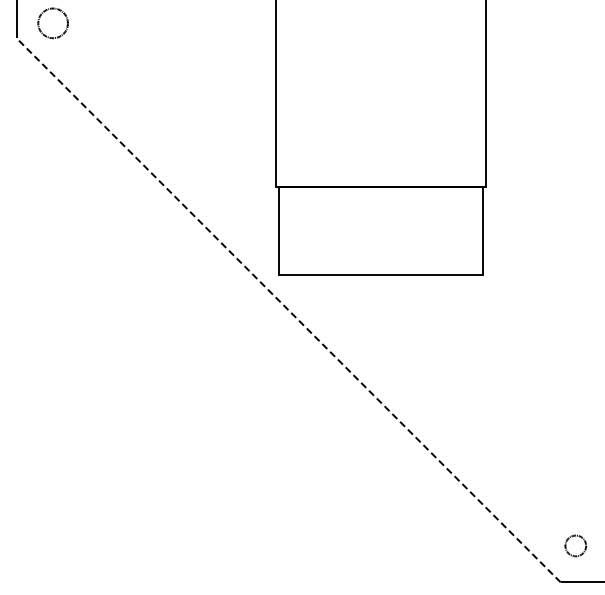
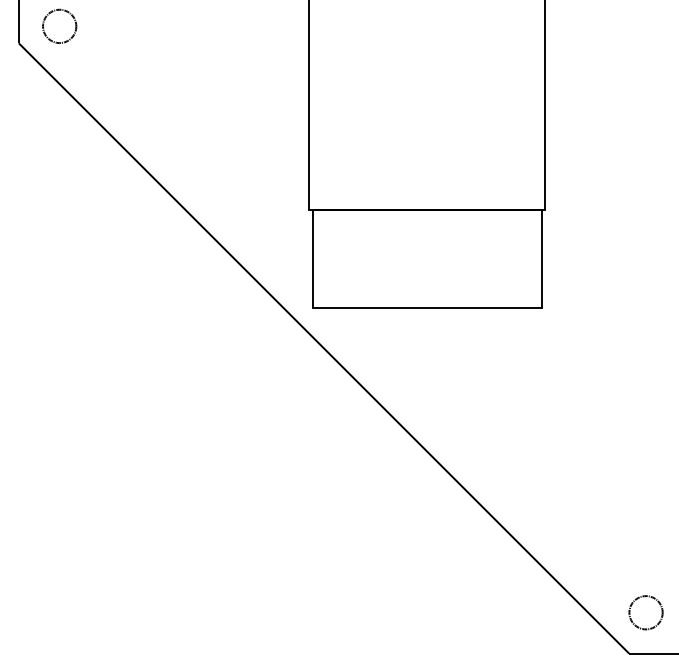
line: (288, 310) -> (323, 348), dashed -> solid
circle: (575, 545) -> (645, 612), size x1.43

